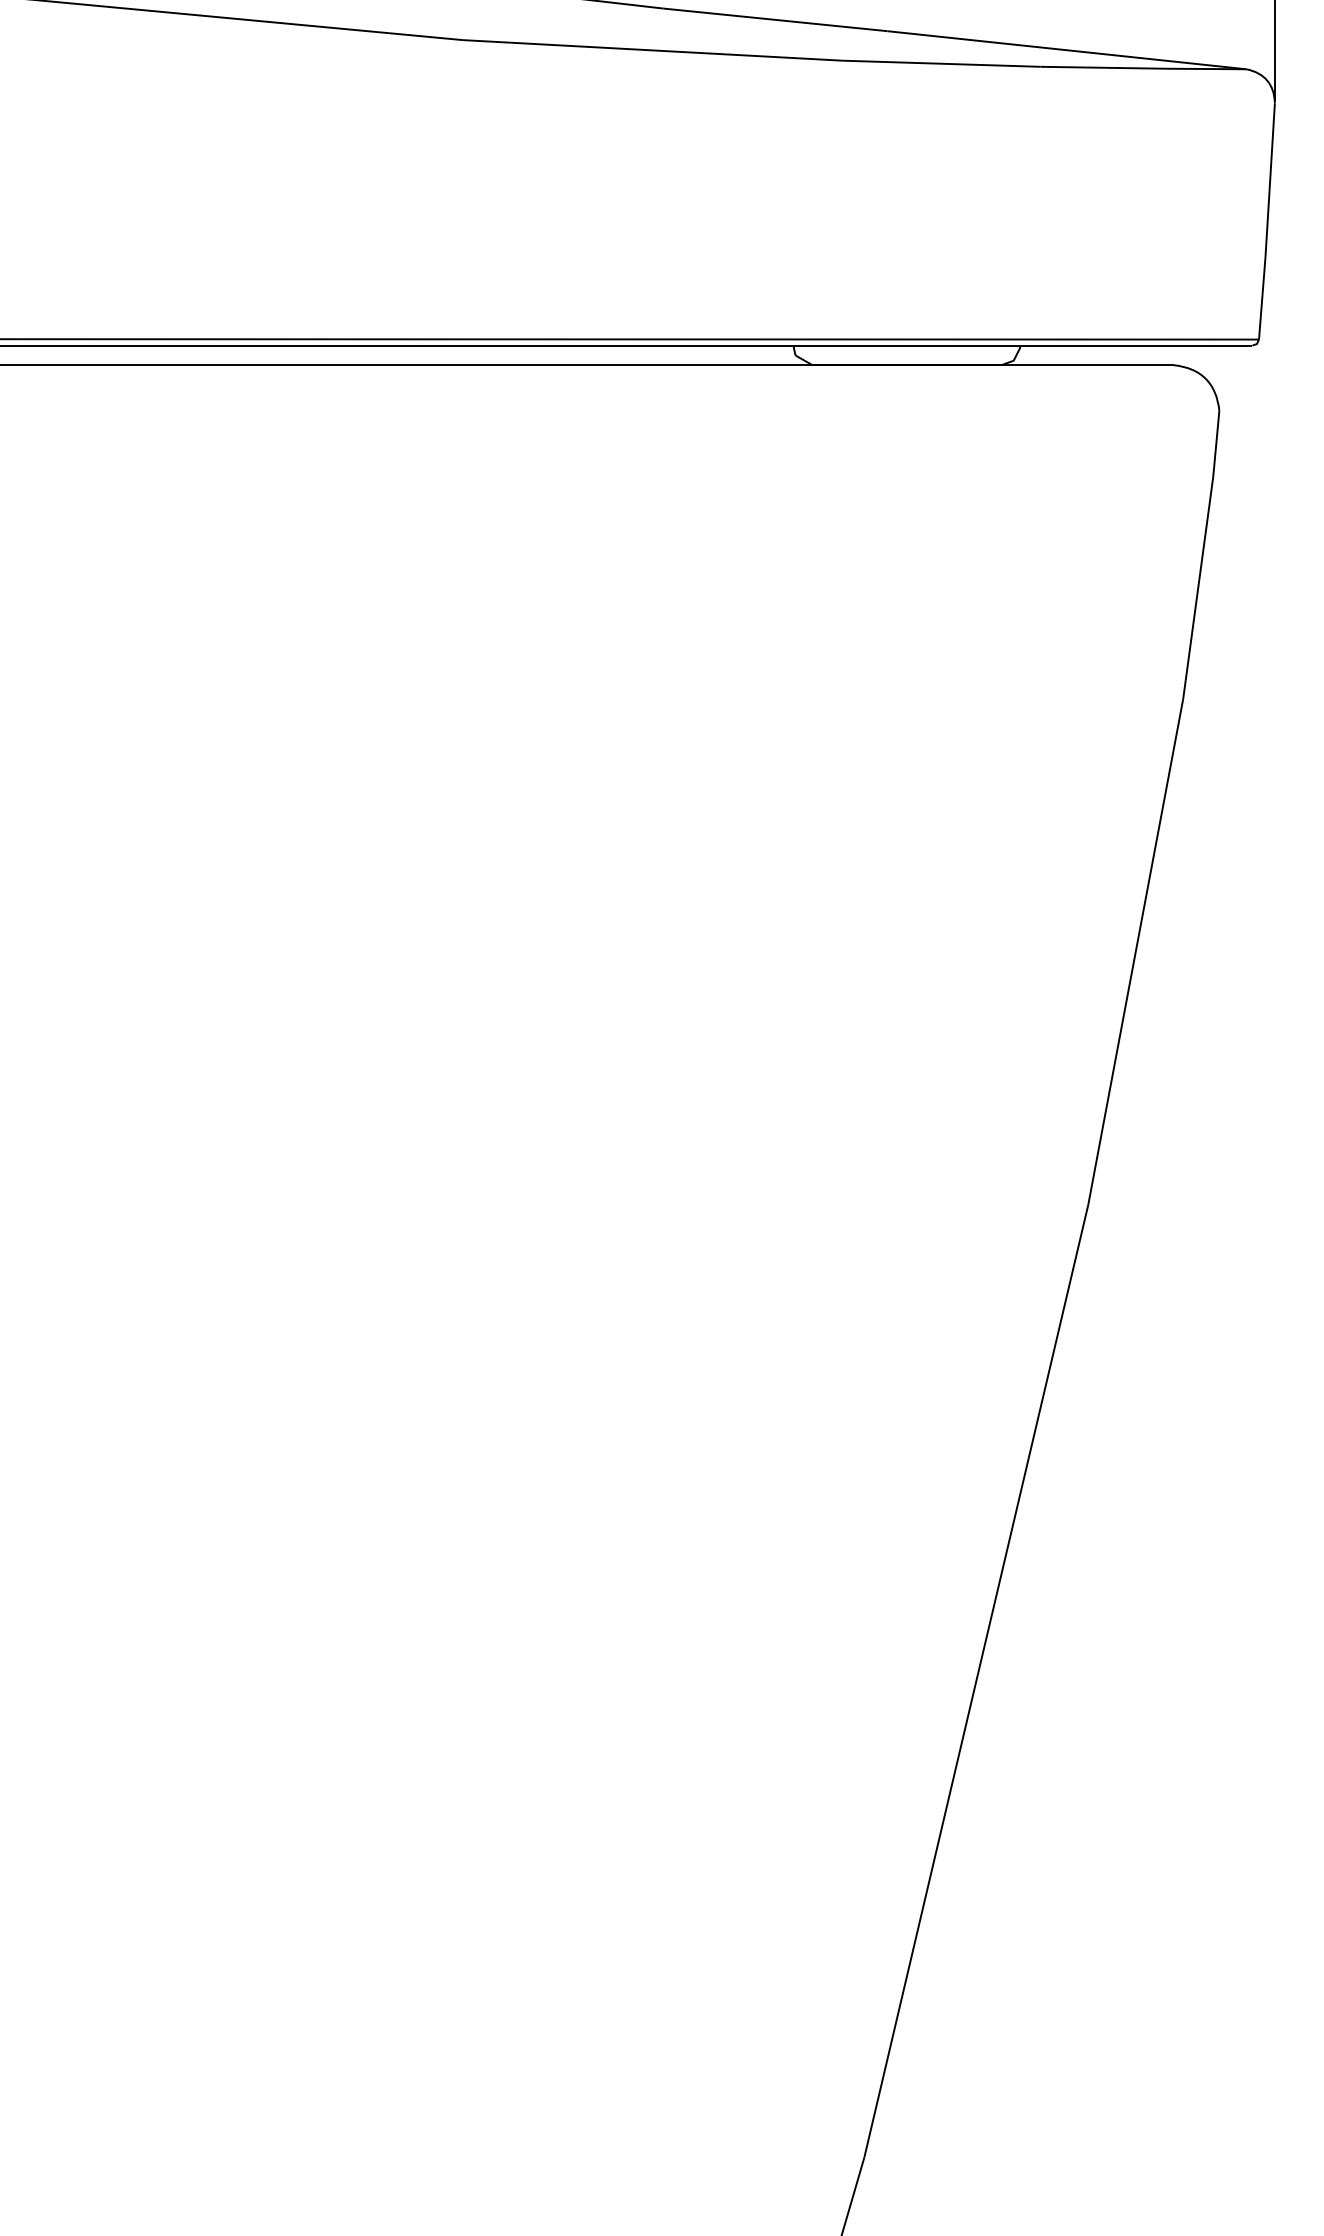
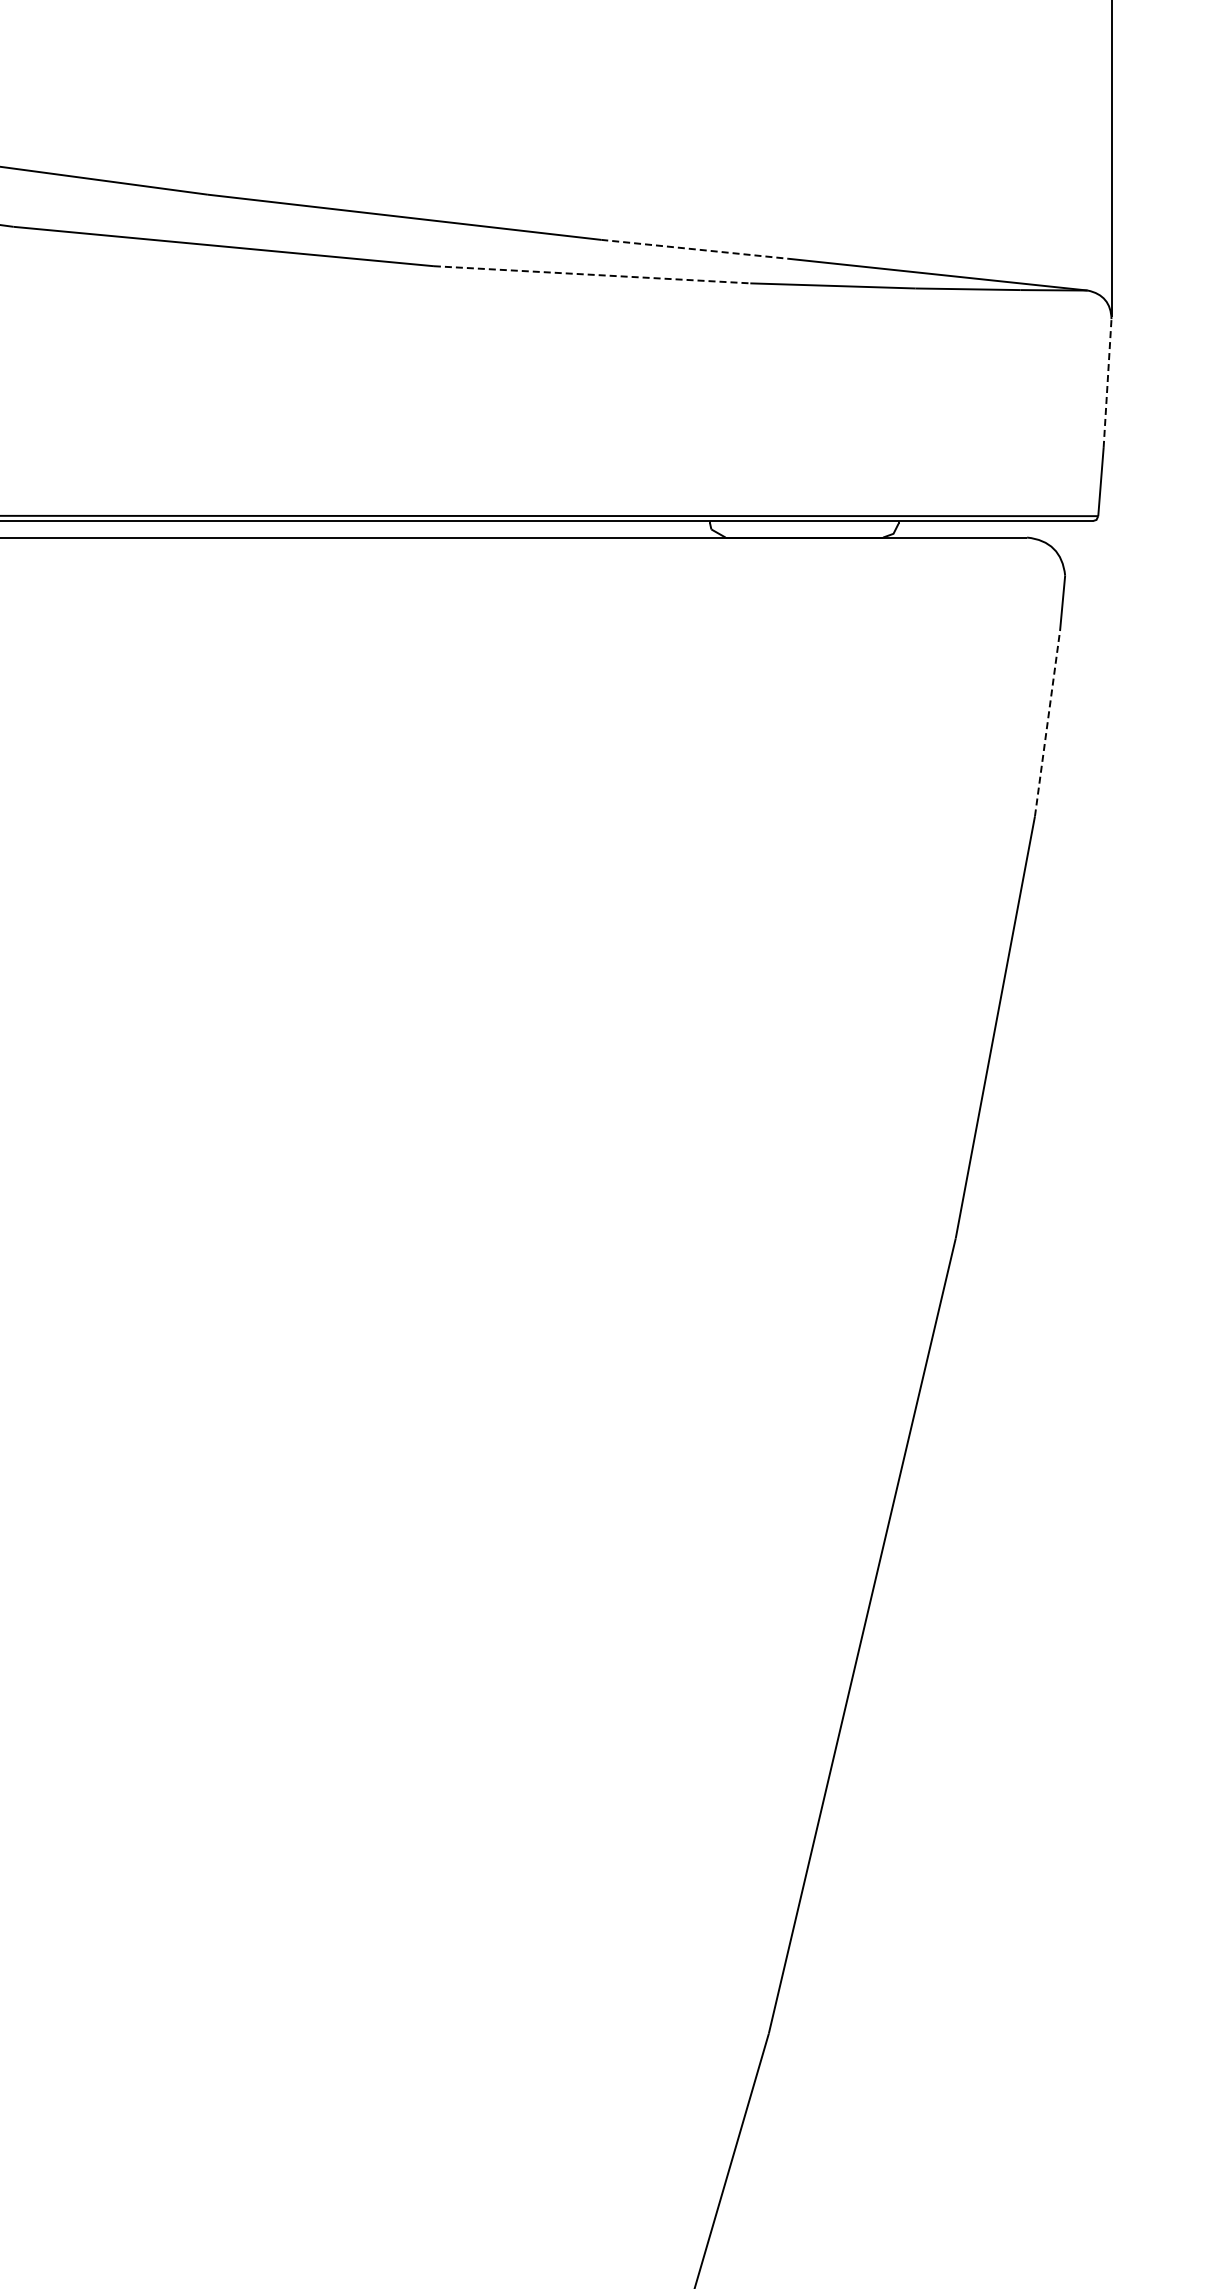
line: (775, 20) -> (694, 249), solid -> dashed
line: (653, 50) -> (592, 274), solid -> dashed
line: (1270, 180) -> (1107, 383), solid -> dashed
line: (1198, 587) -> (1047, 723), solid -> dashed

